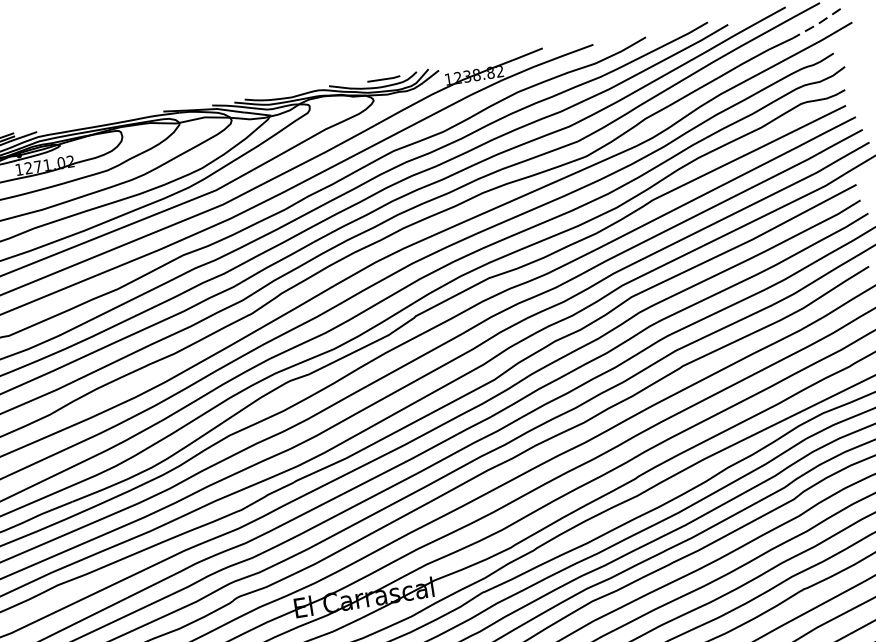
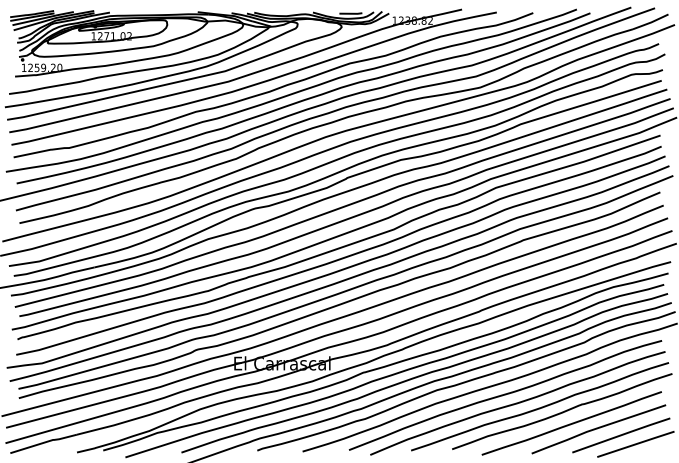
line: (818, 24) -> (651, 22), dashed -> solid

